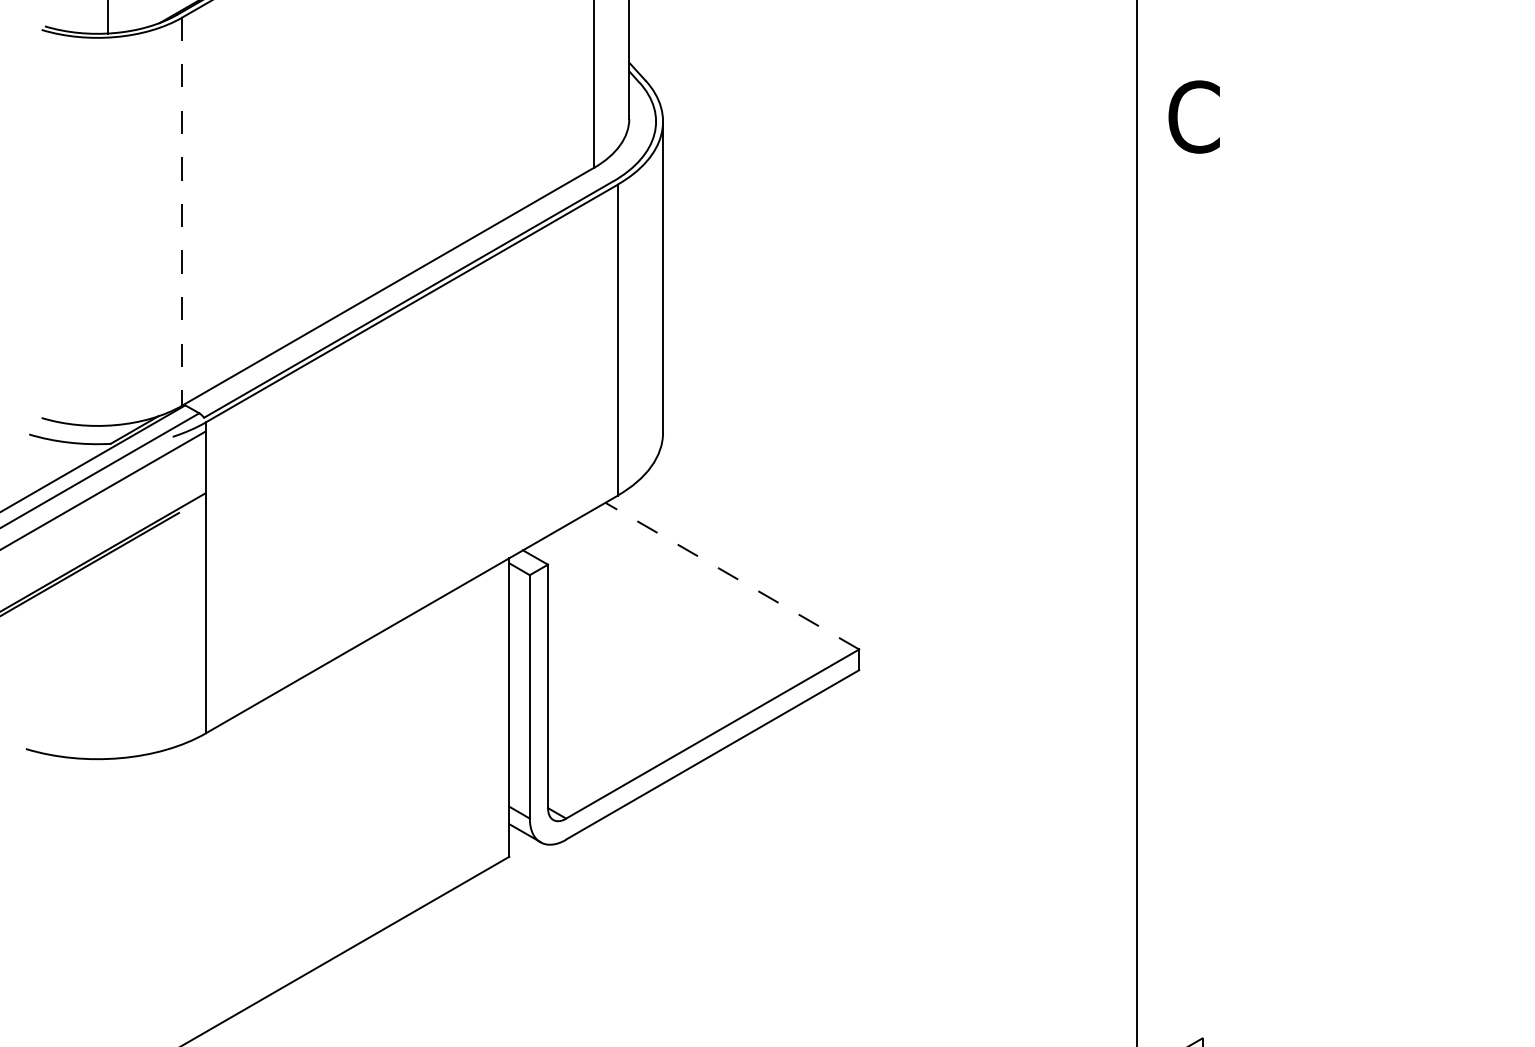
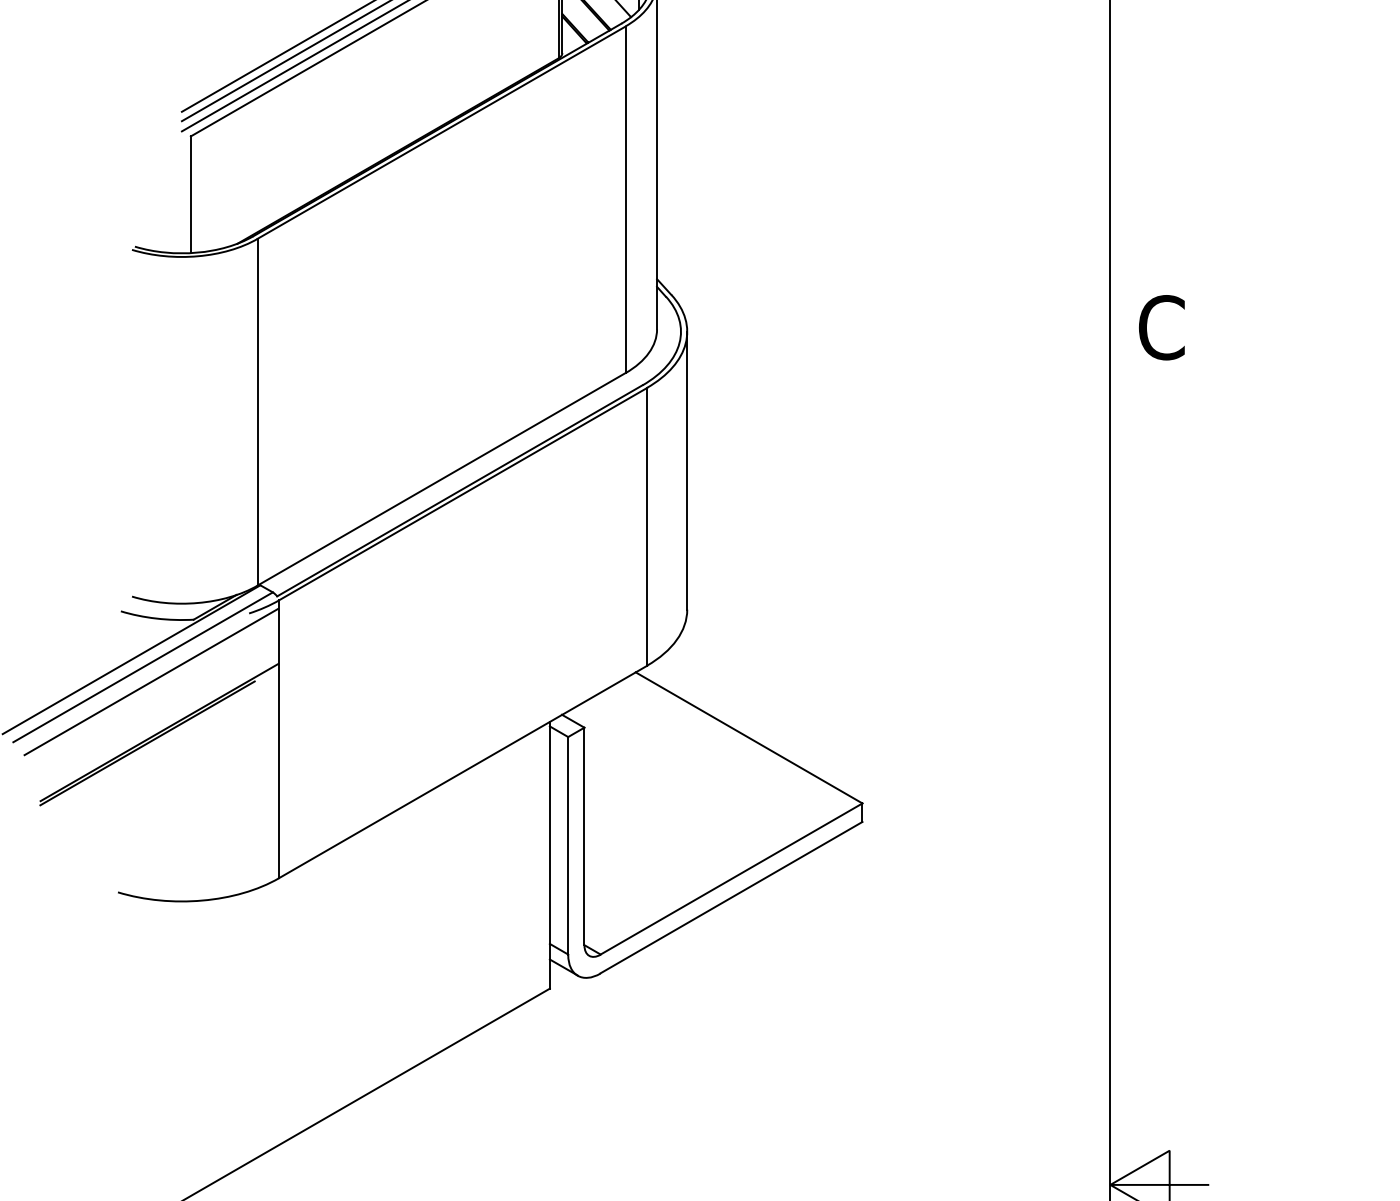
line: (182, 211) -> (257, 412), dashed -> solid
line: (731, 575) -> (748, 737), dashed -> solid

